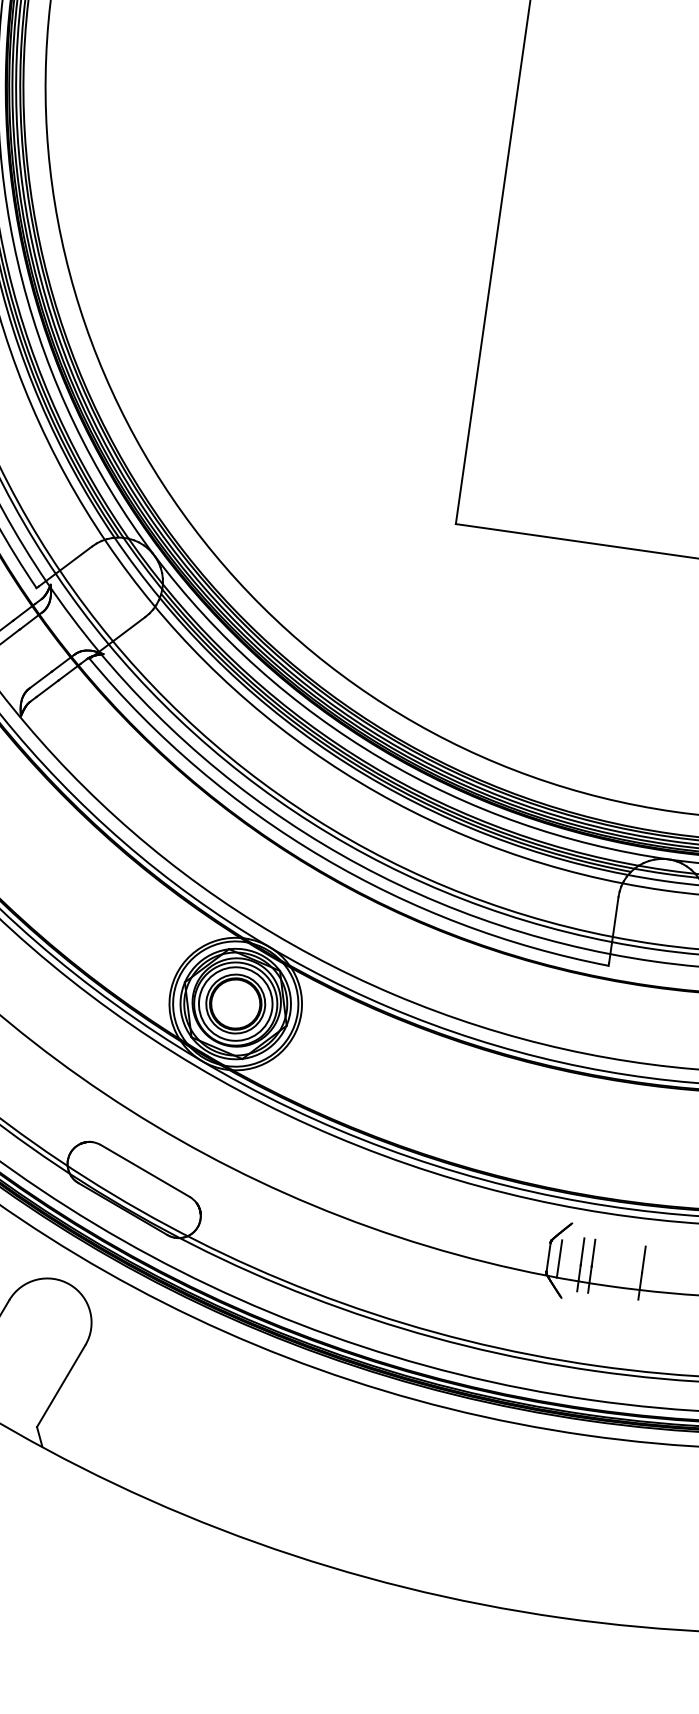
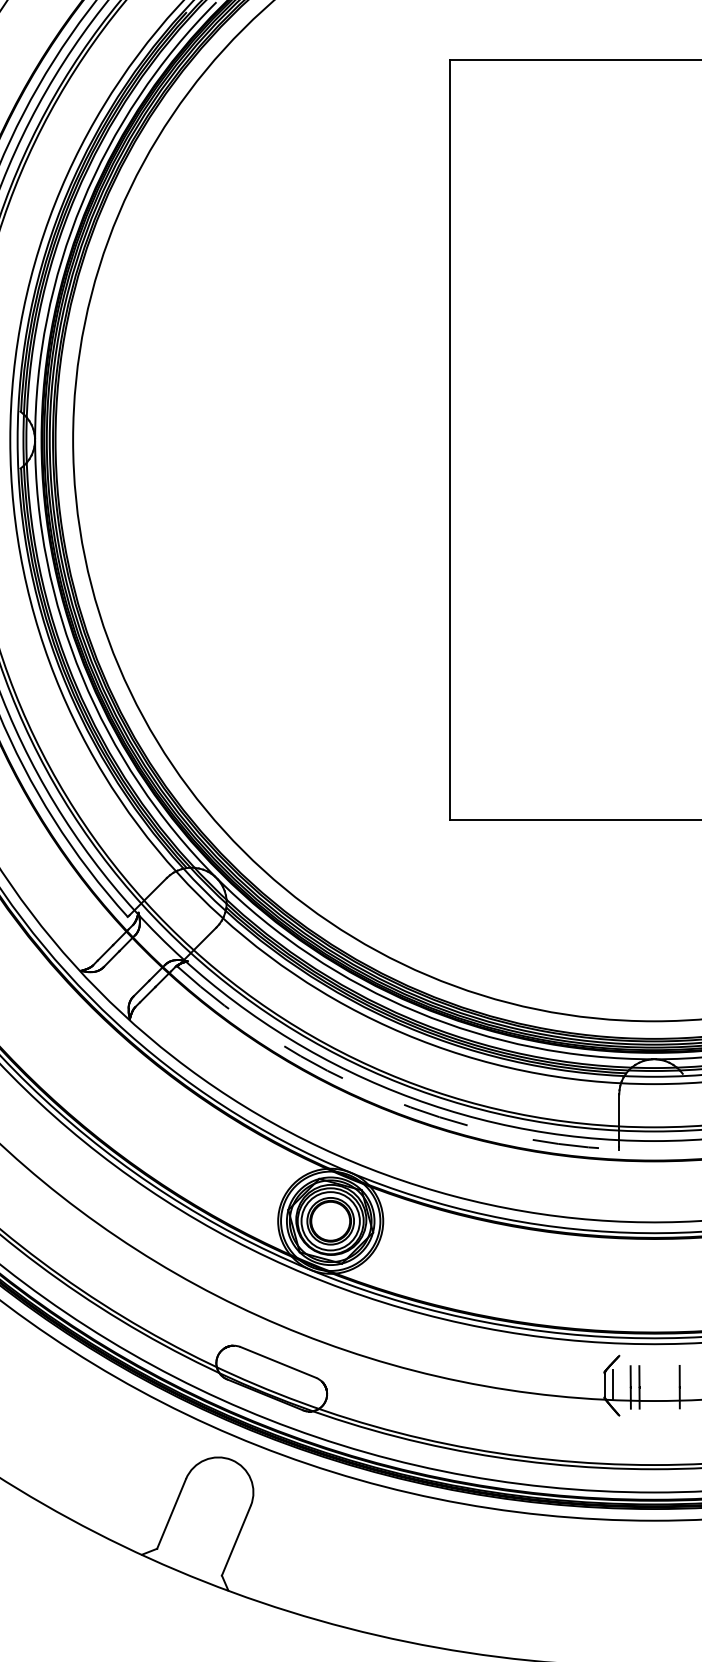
arc: (322, 857) -> (382, 1096), solid -> dashed

